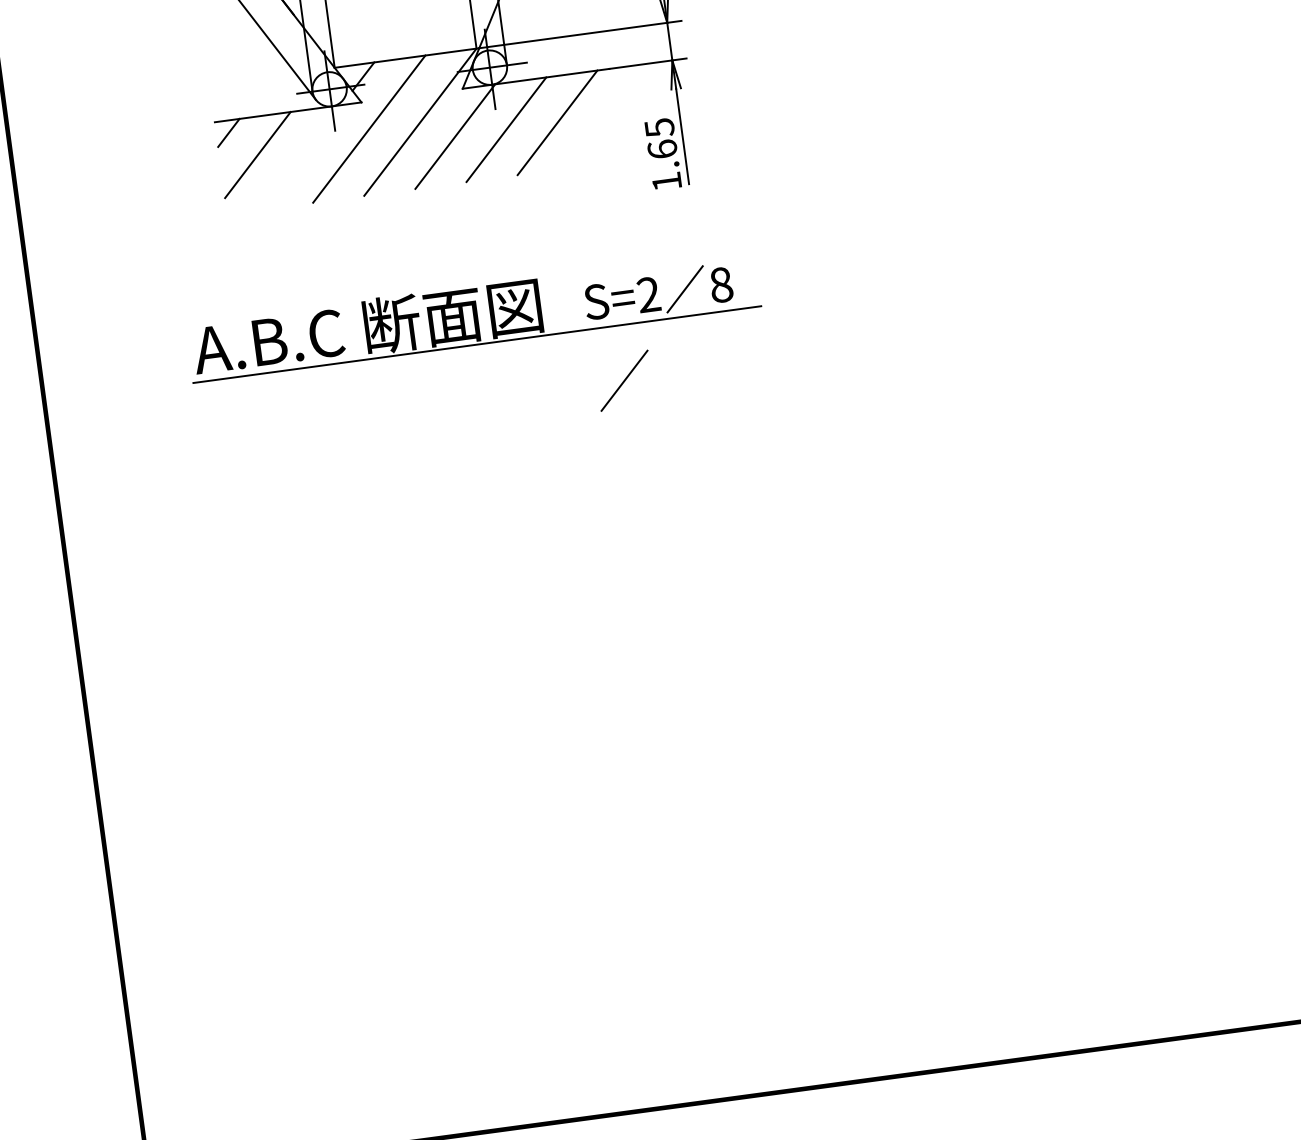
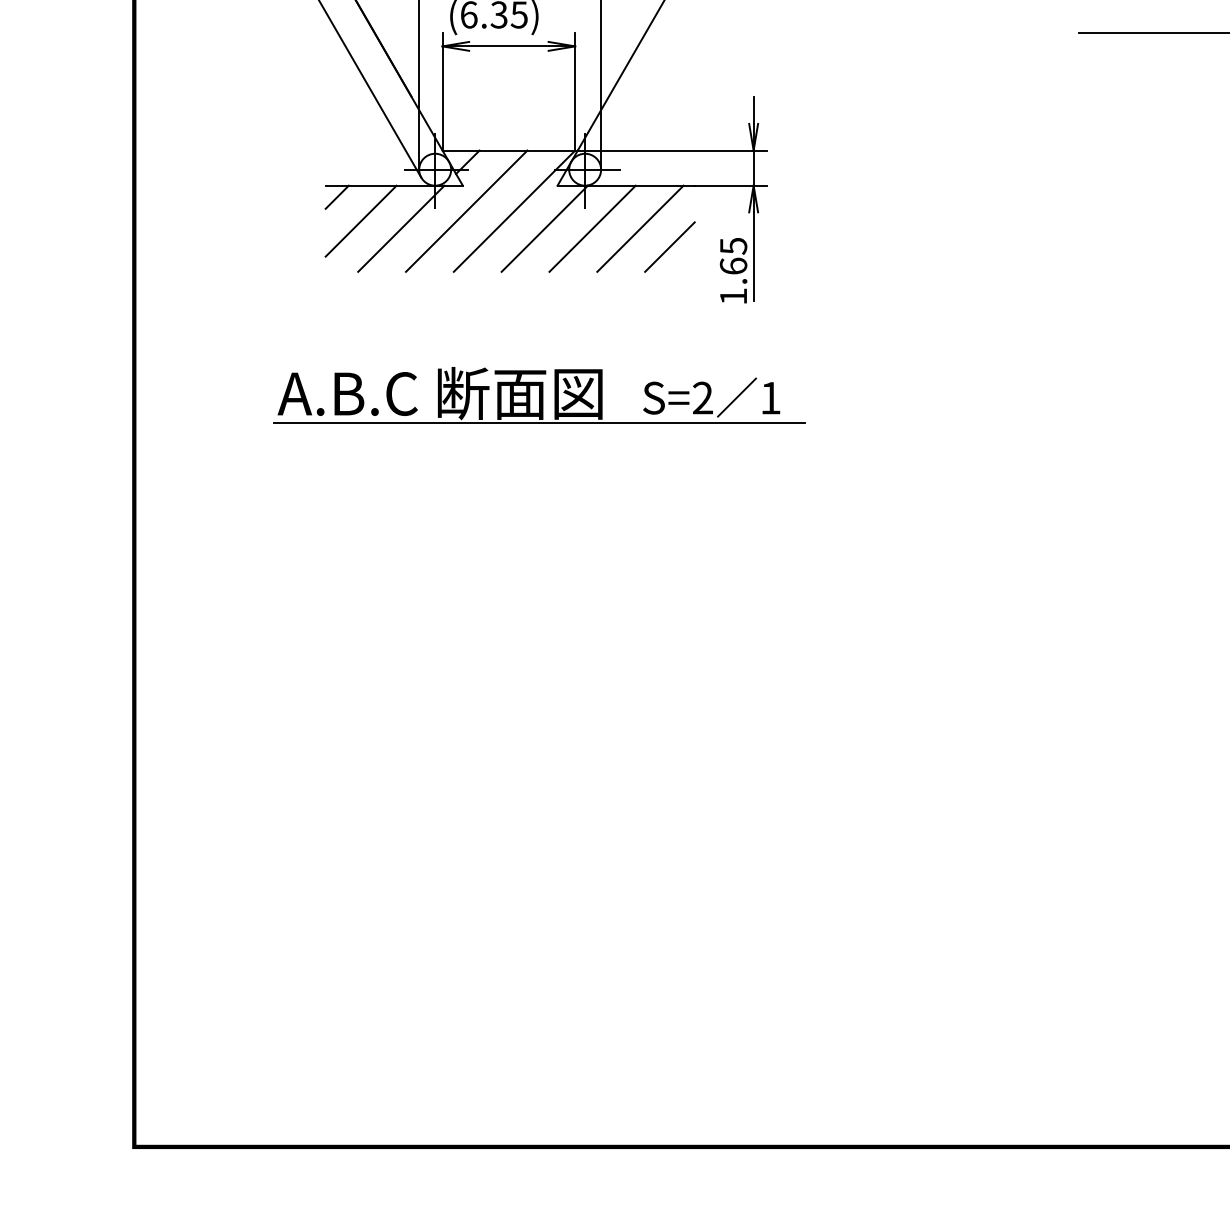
line: (302, 157) -> (401, 228), added
text: (720, 284) -> (770, 397), 8 -> 1
line: (623, 380) -> (669, 246), moved

